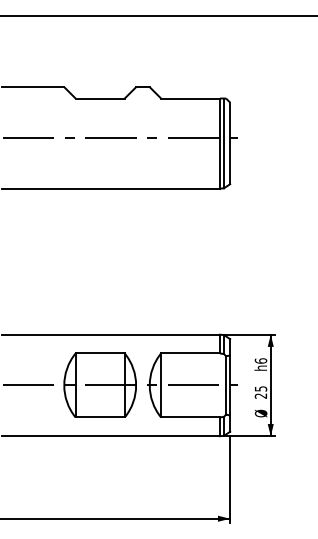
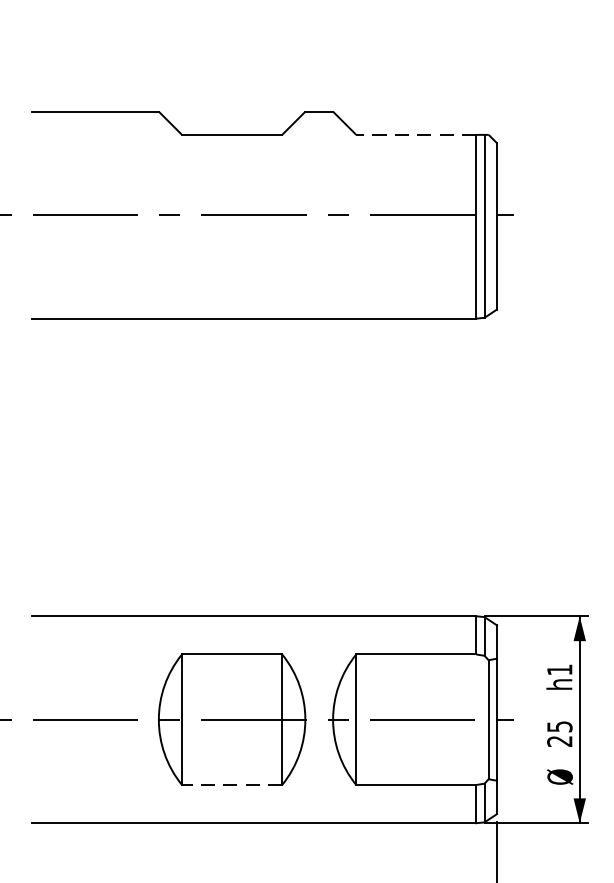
line: (190, 98) -> (416, 134), solid -> dashed
text: (260, 360) -> (558, 668), h6 -> h1
line: (100, 417) -> (232, 785), solid -> dashed

